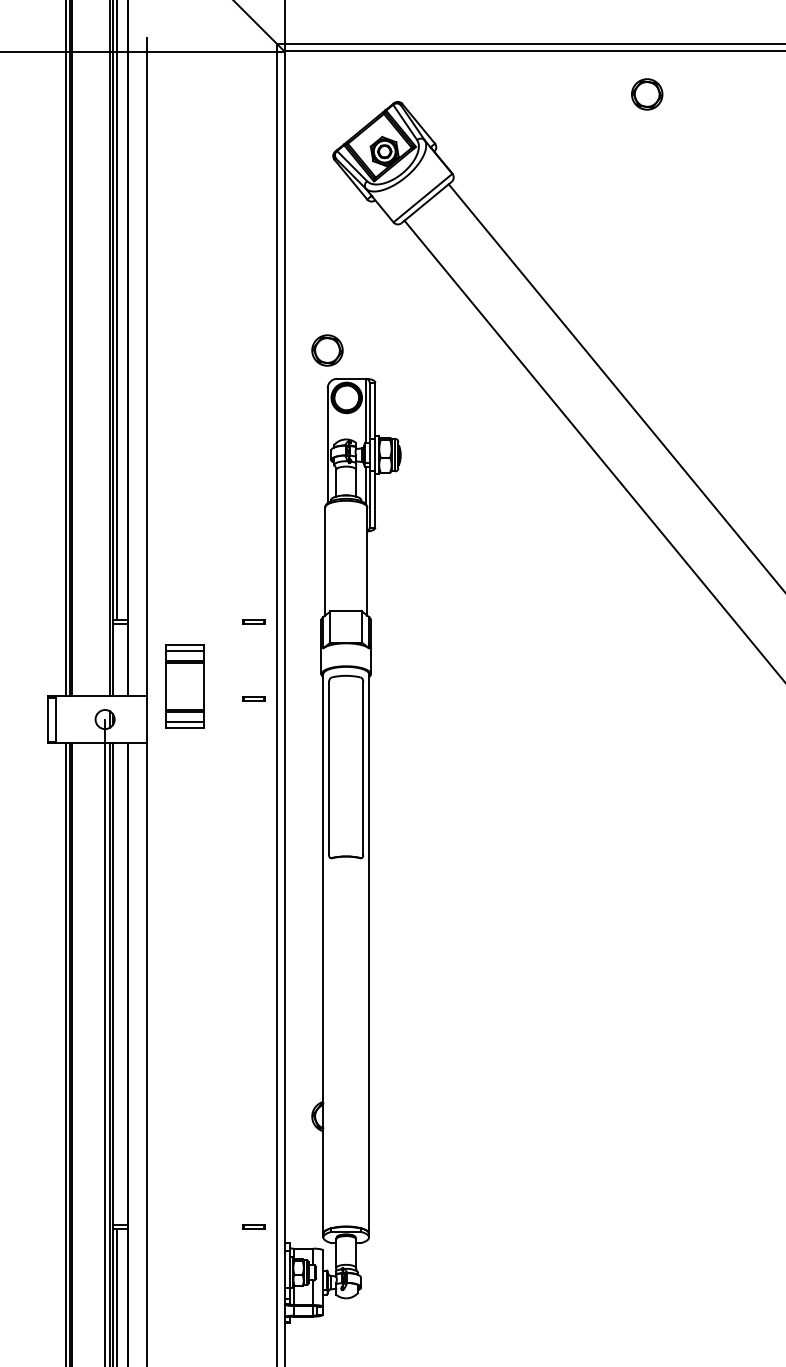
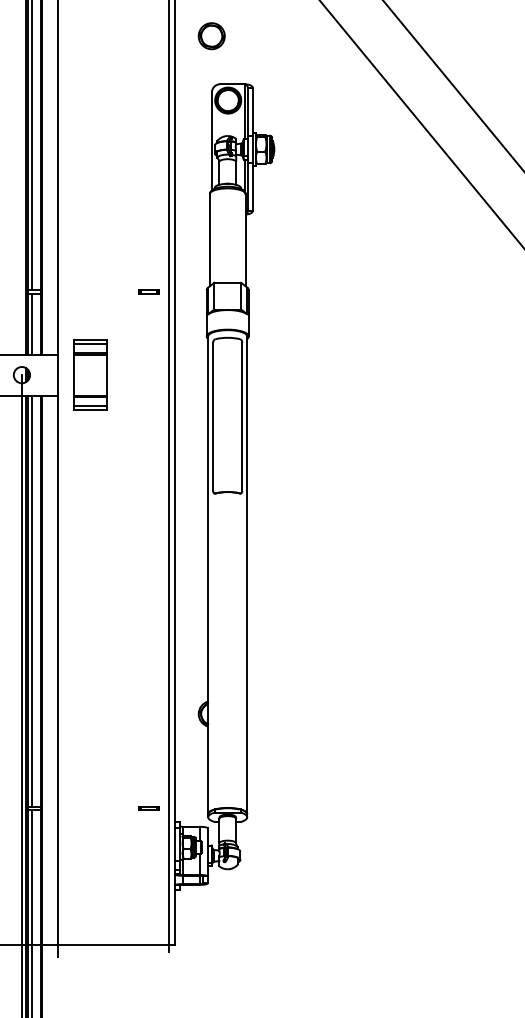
part: (327, 350) -> (211, 36), moved
line: (116, 659) -> (31, 323), added
part: (184, 686) -> (89, 375), moved
part: (253, 698) -> (148, 357), removed
line: (116, 984) -> (31, 601), added

